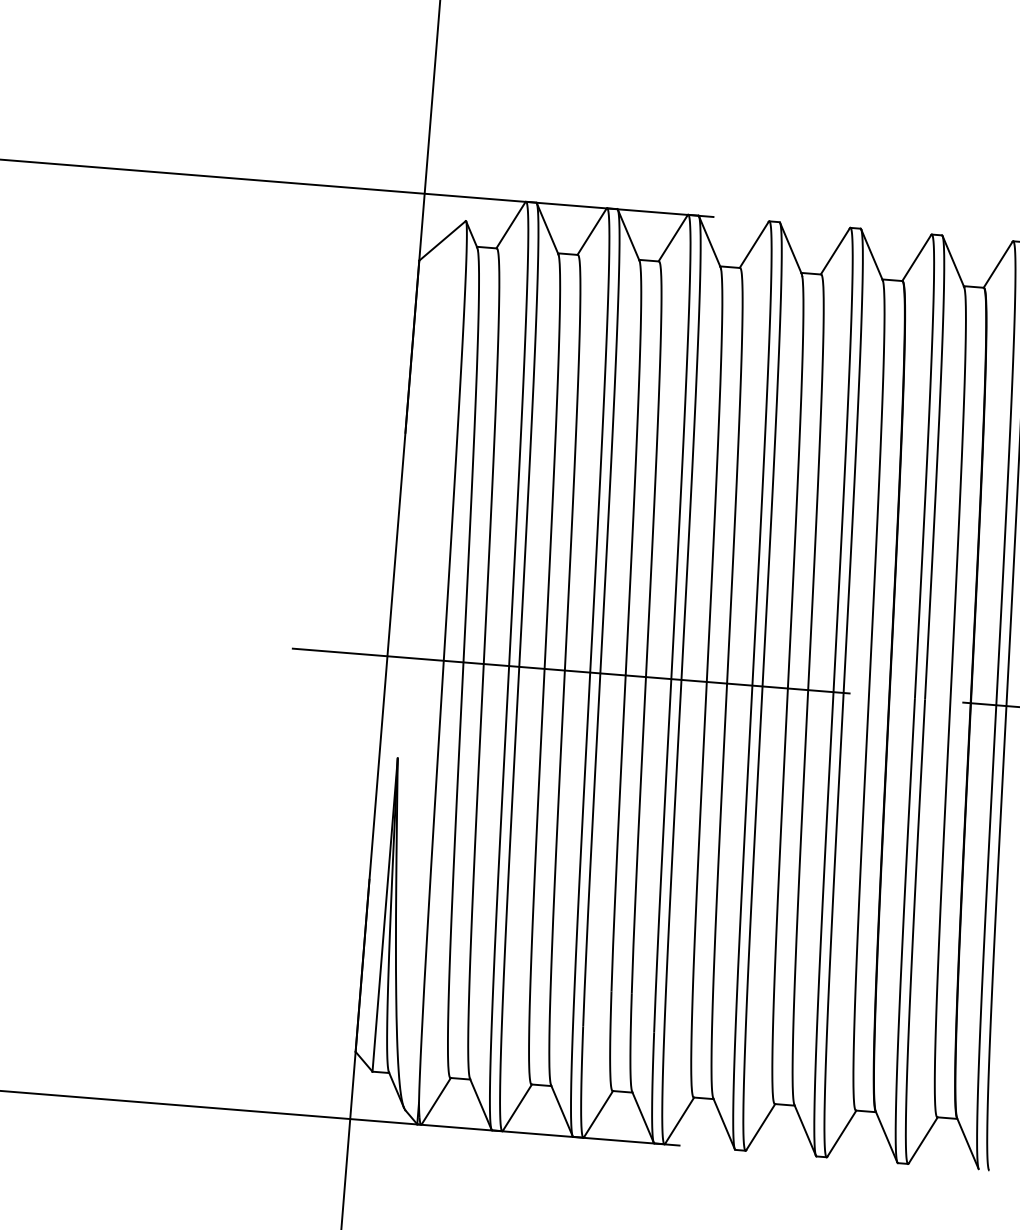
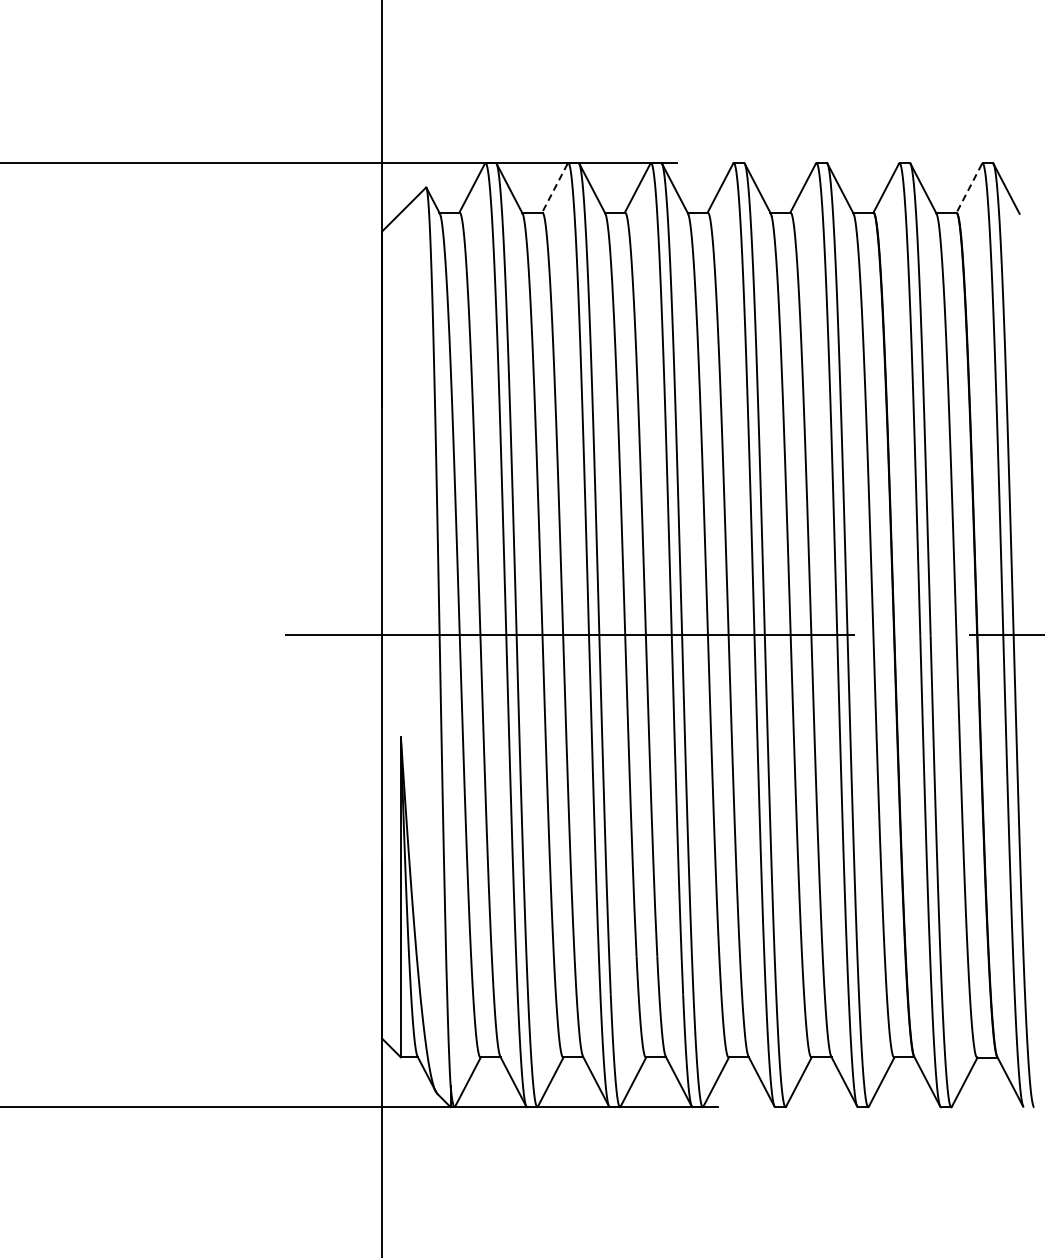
line: (591, 232) -> (554, 188), solid -> dashed
line: (998, 264) -> (969, 188), solid -> dashed

